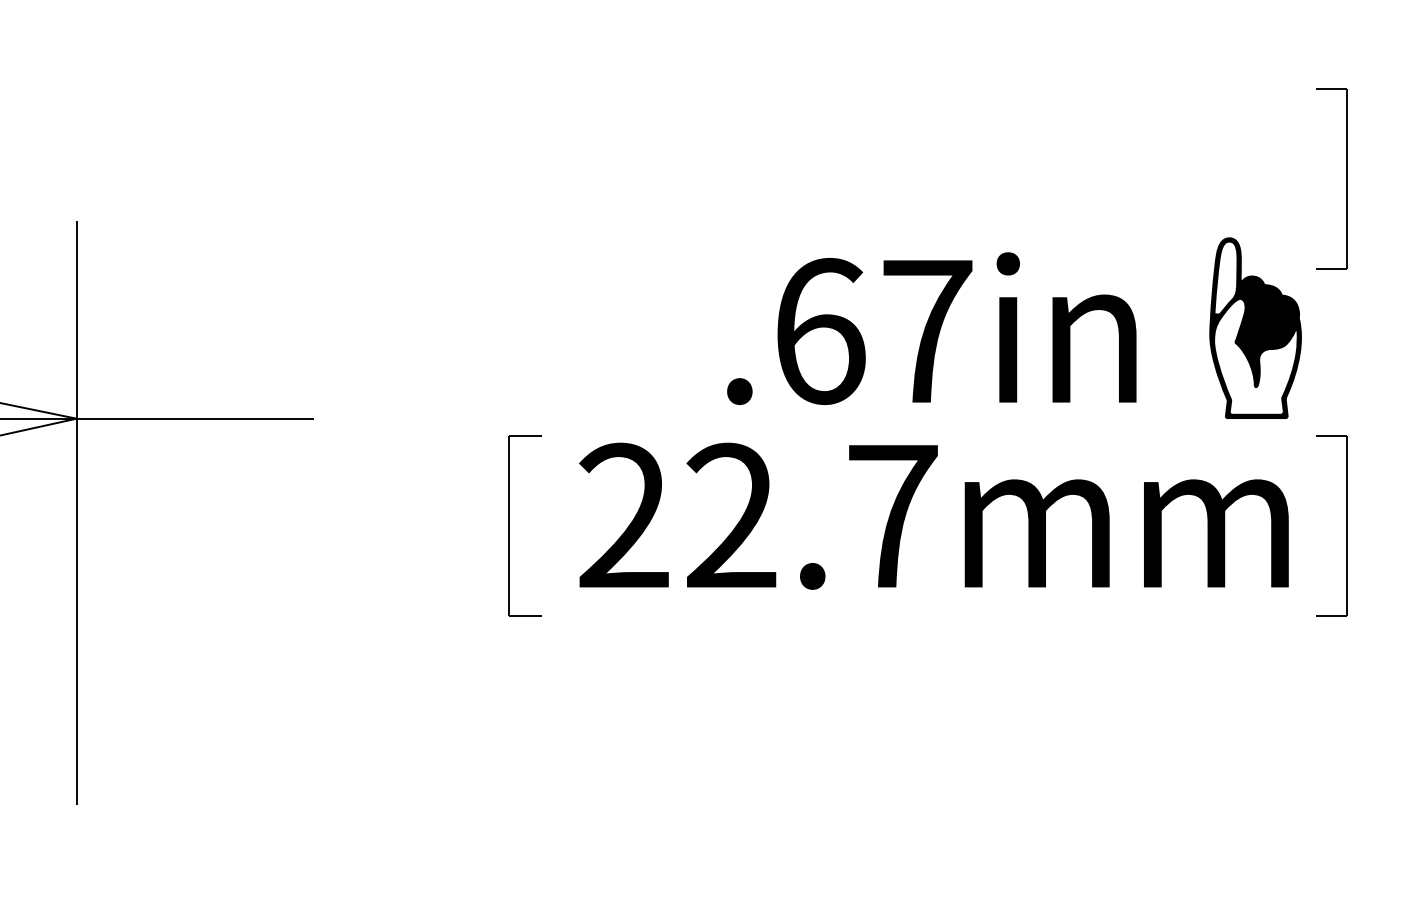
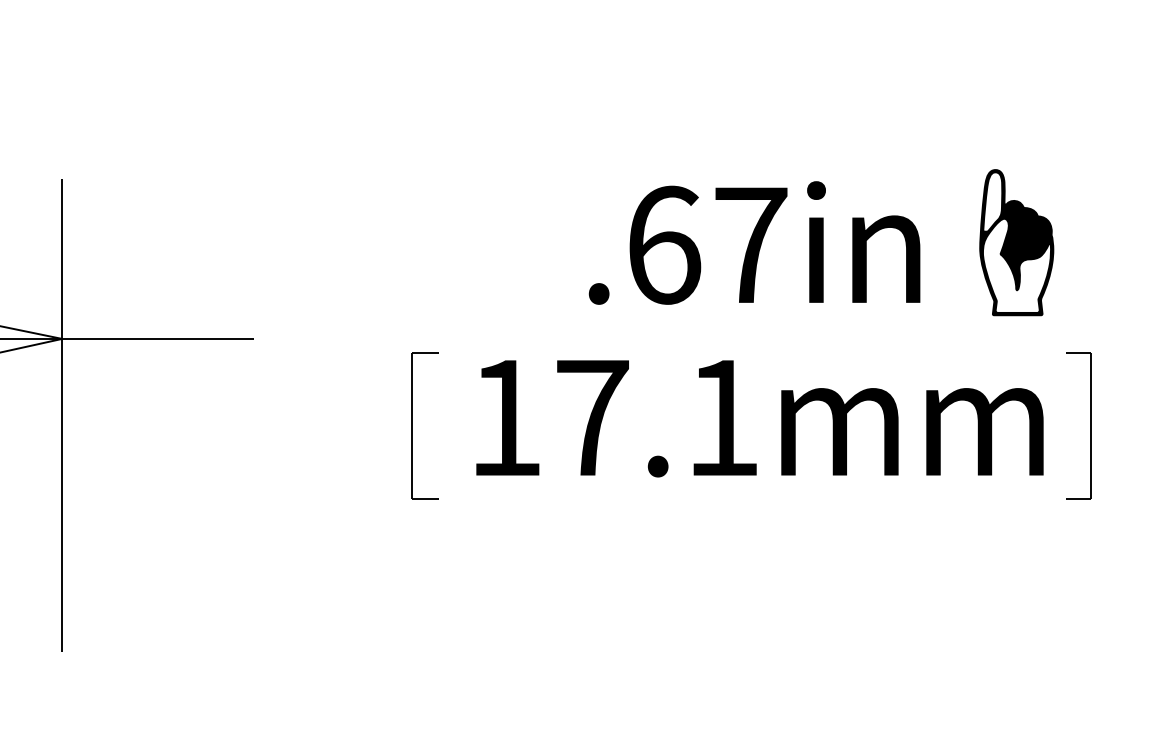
part: (1346, 178) -> (1090, 144), removed
text: (1014, 328) -> (821, 242), moved
text: (758, 514) -> (614, 416), 22.7mm -> 17.1mm

